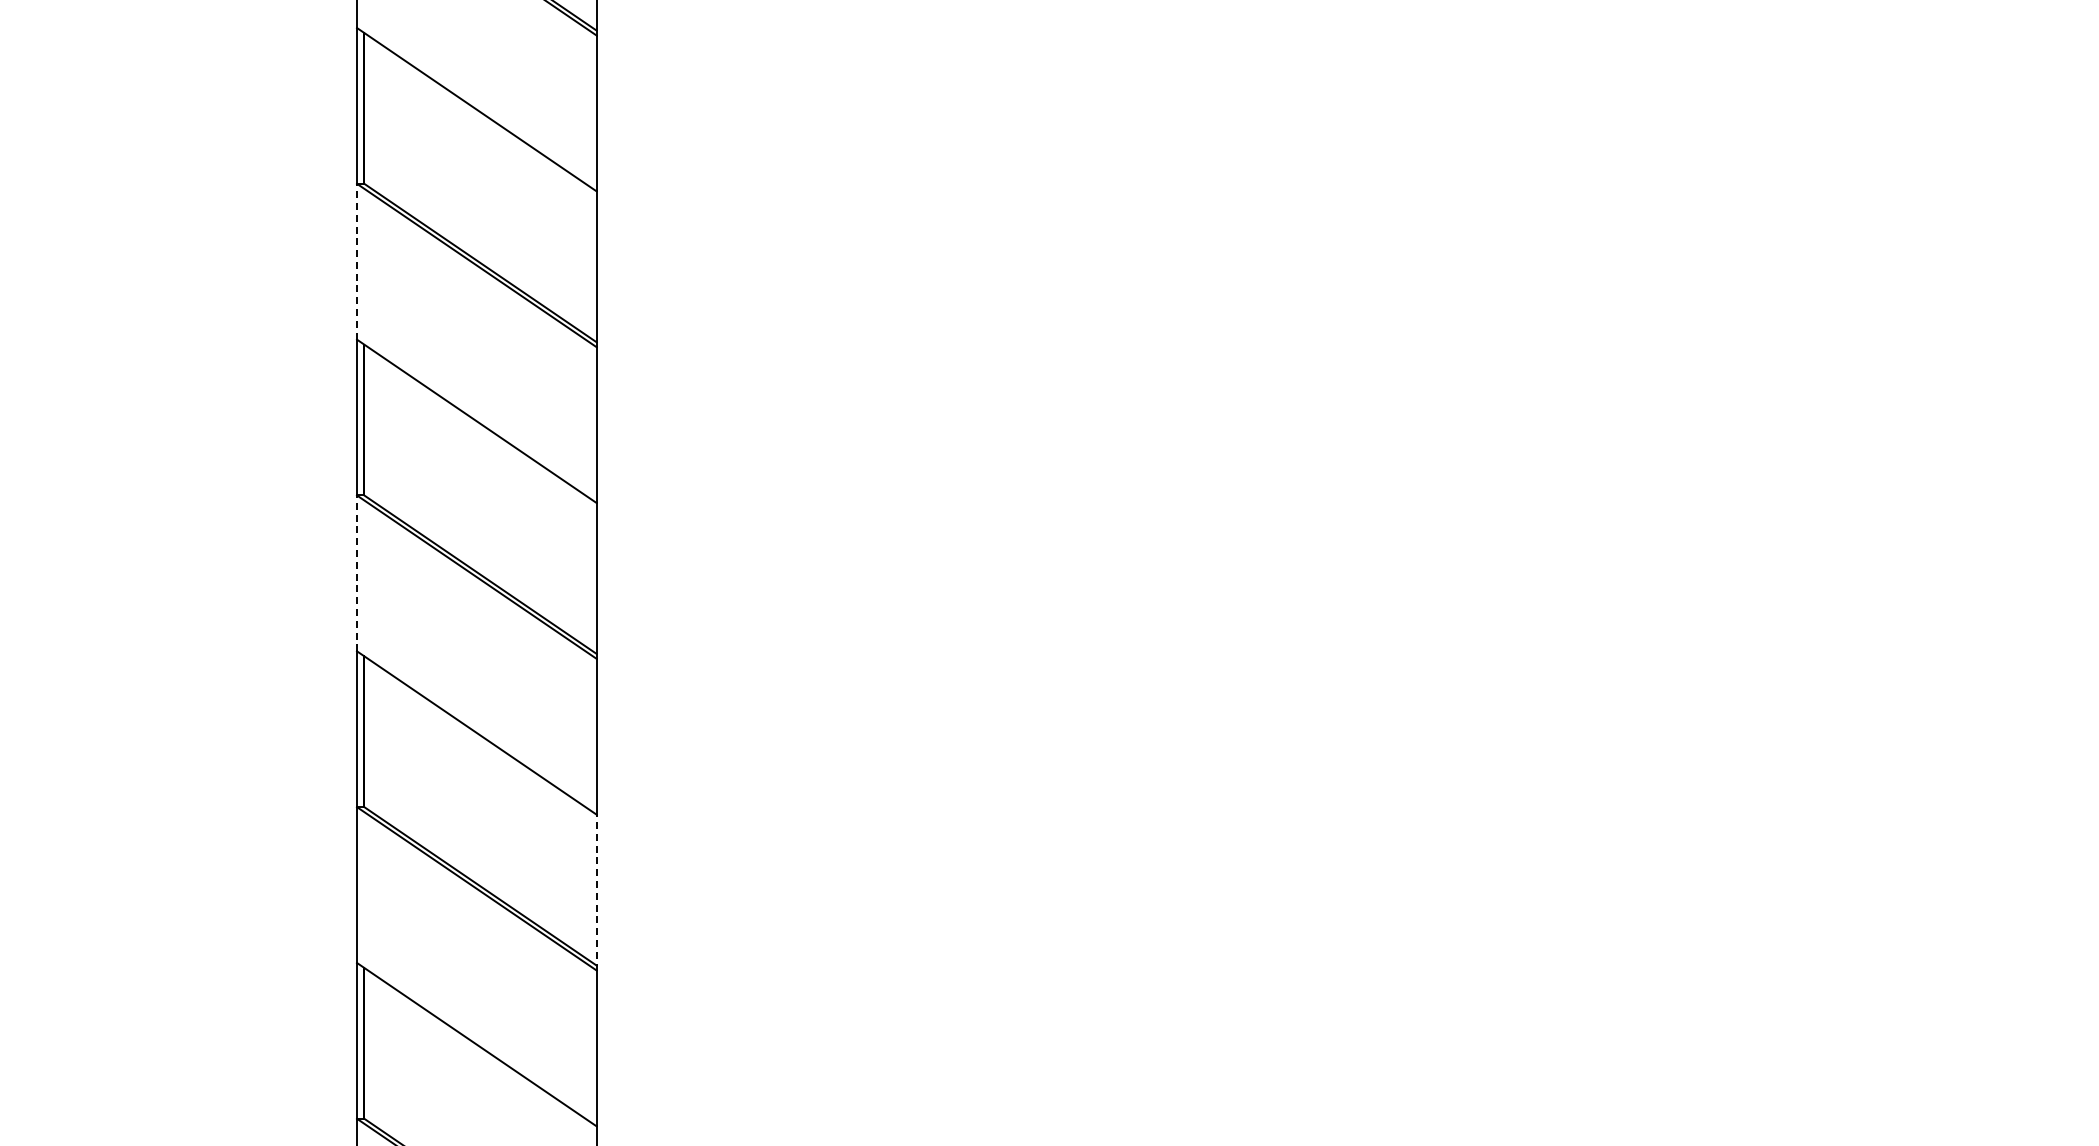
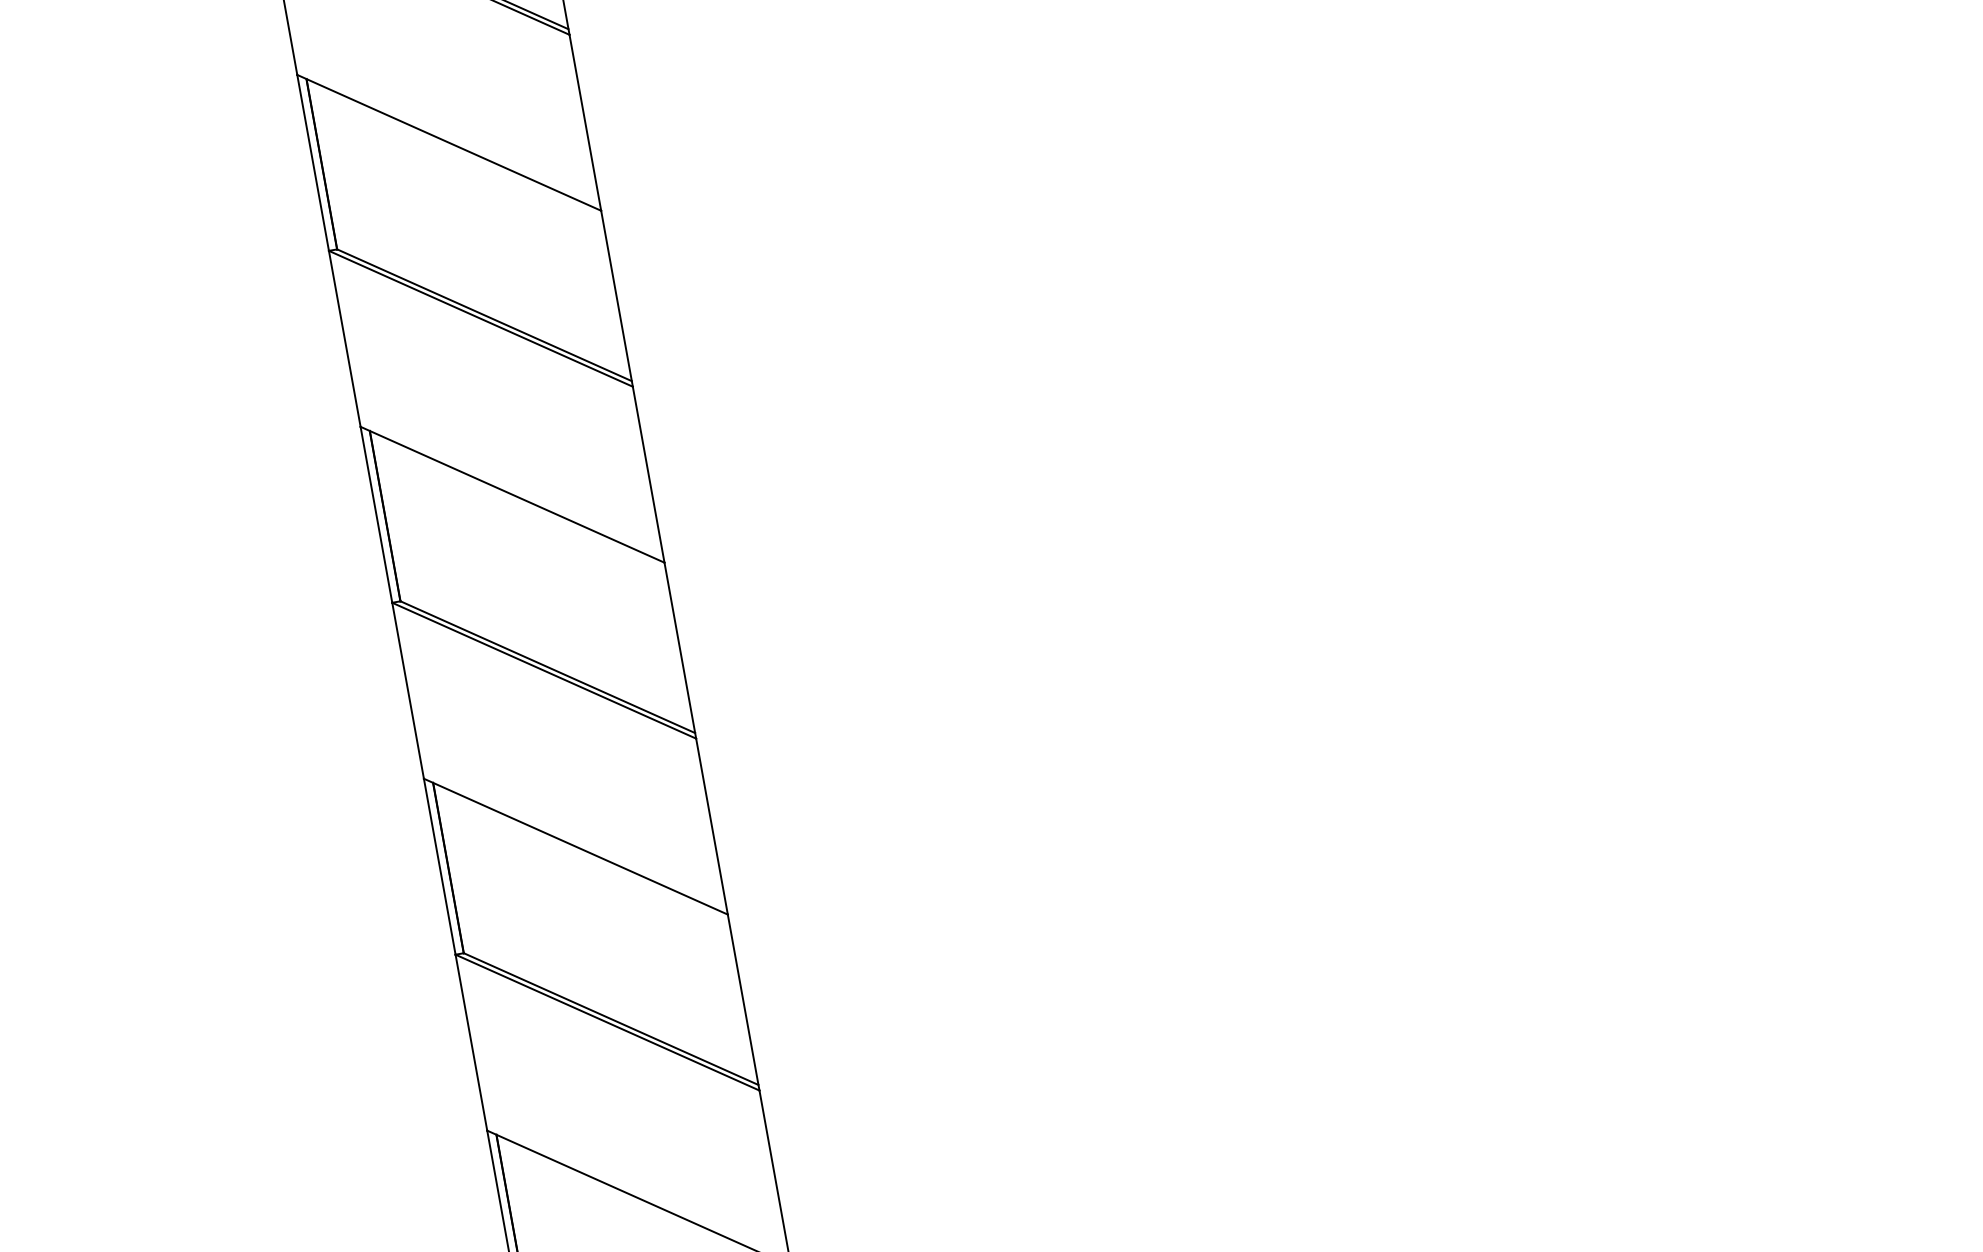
line: (357, 261) -> (345, 338), dashed -> solid
line: (357, 573) -> (408, 690), dashed -> solid
line: (596, 892) -> (743, 1002), dashed -> solid

